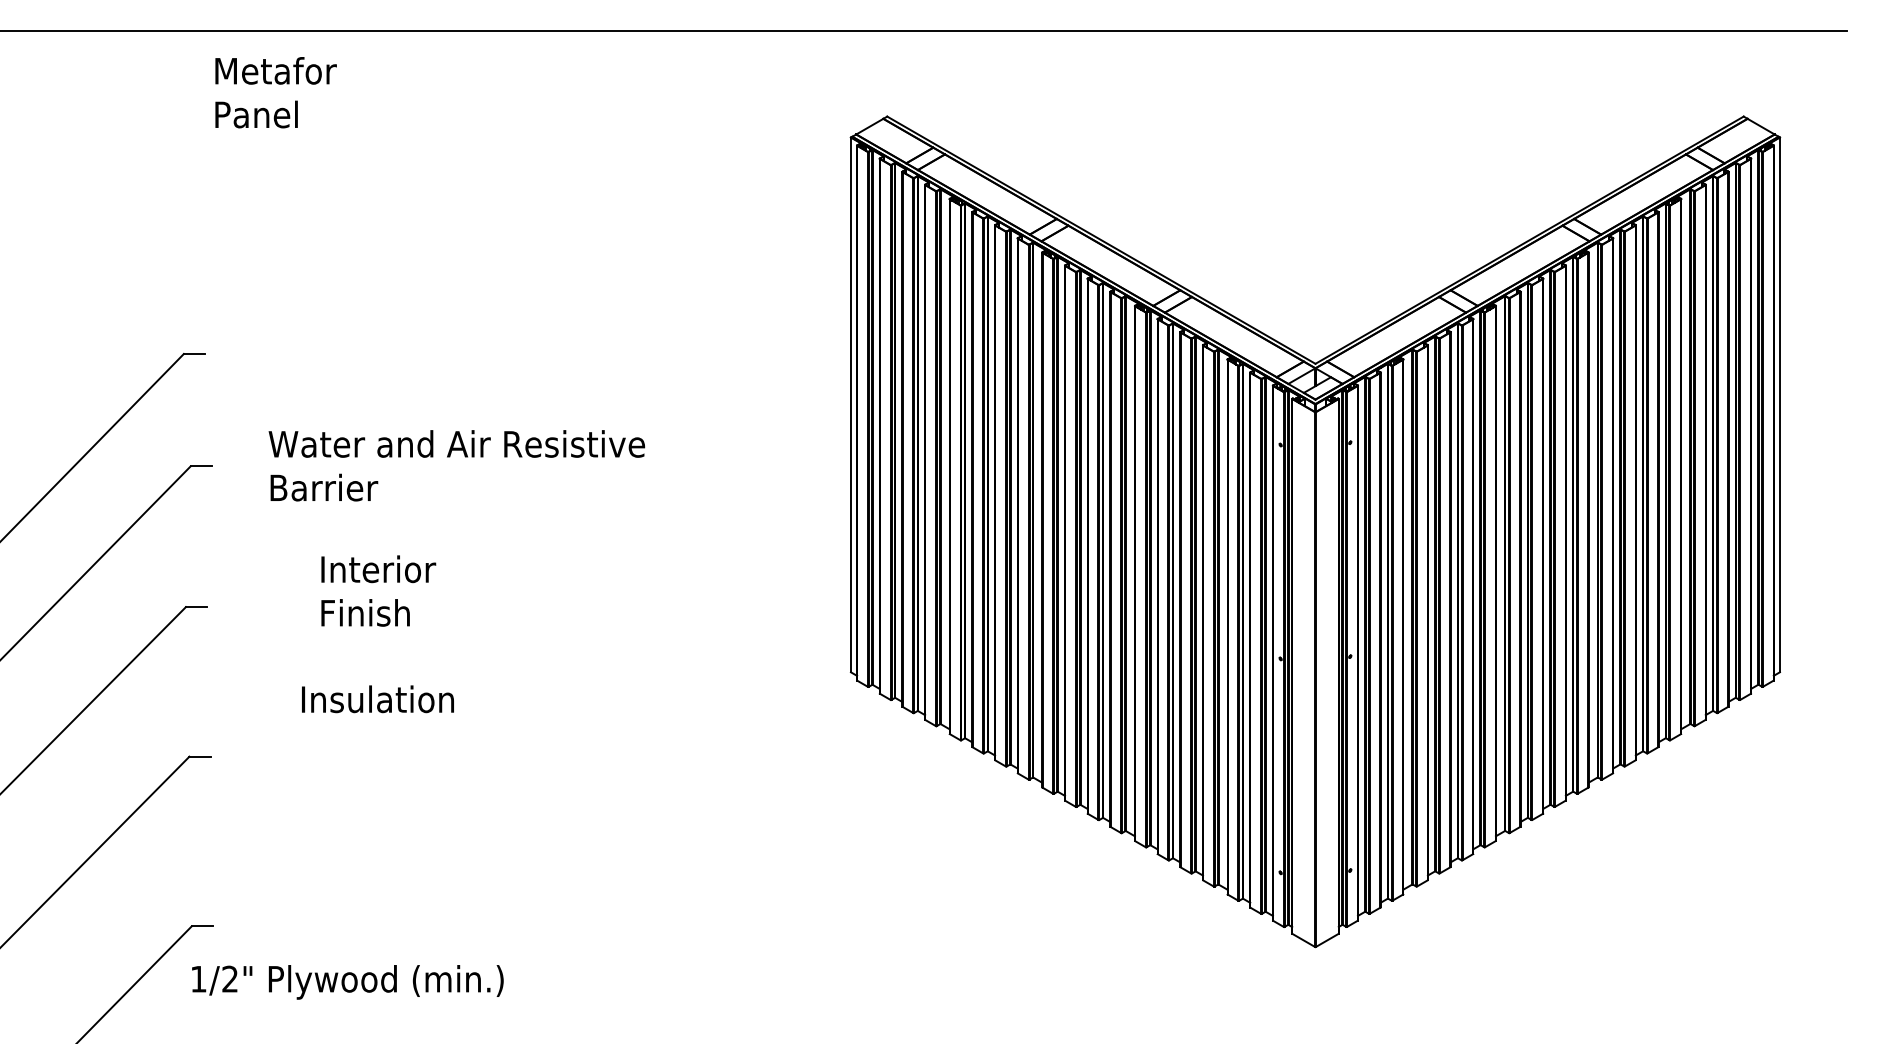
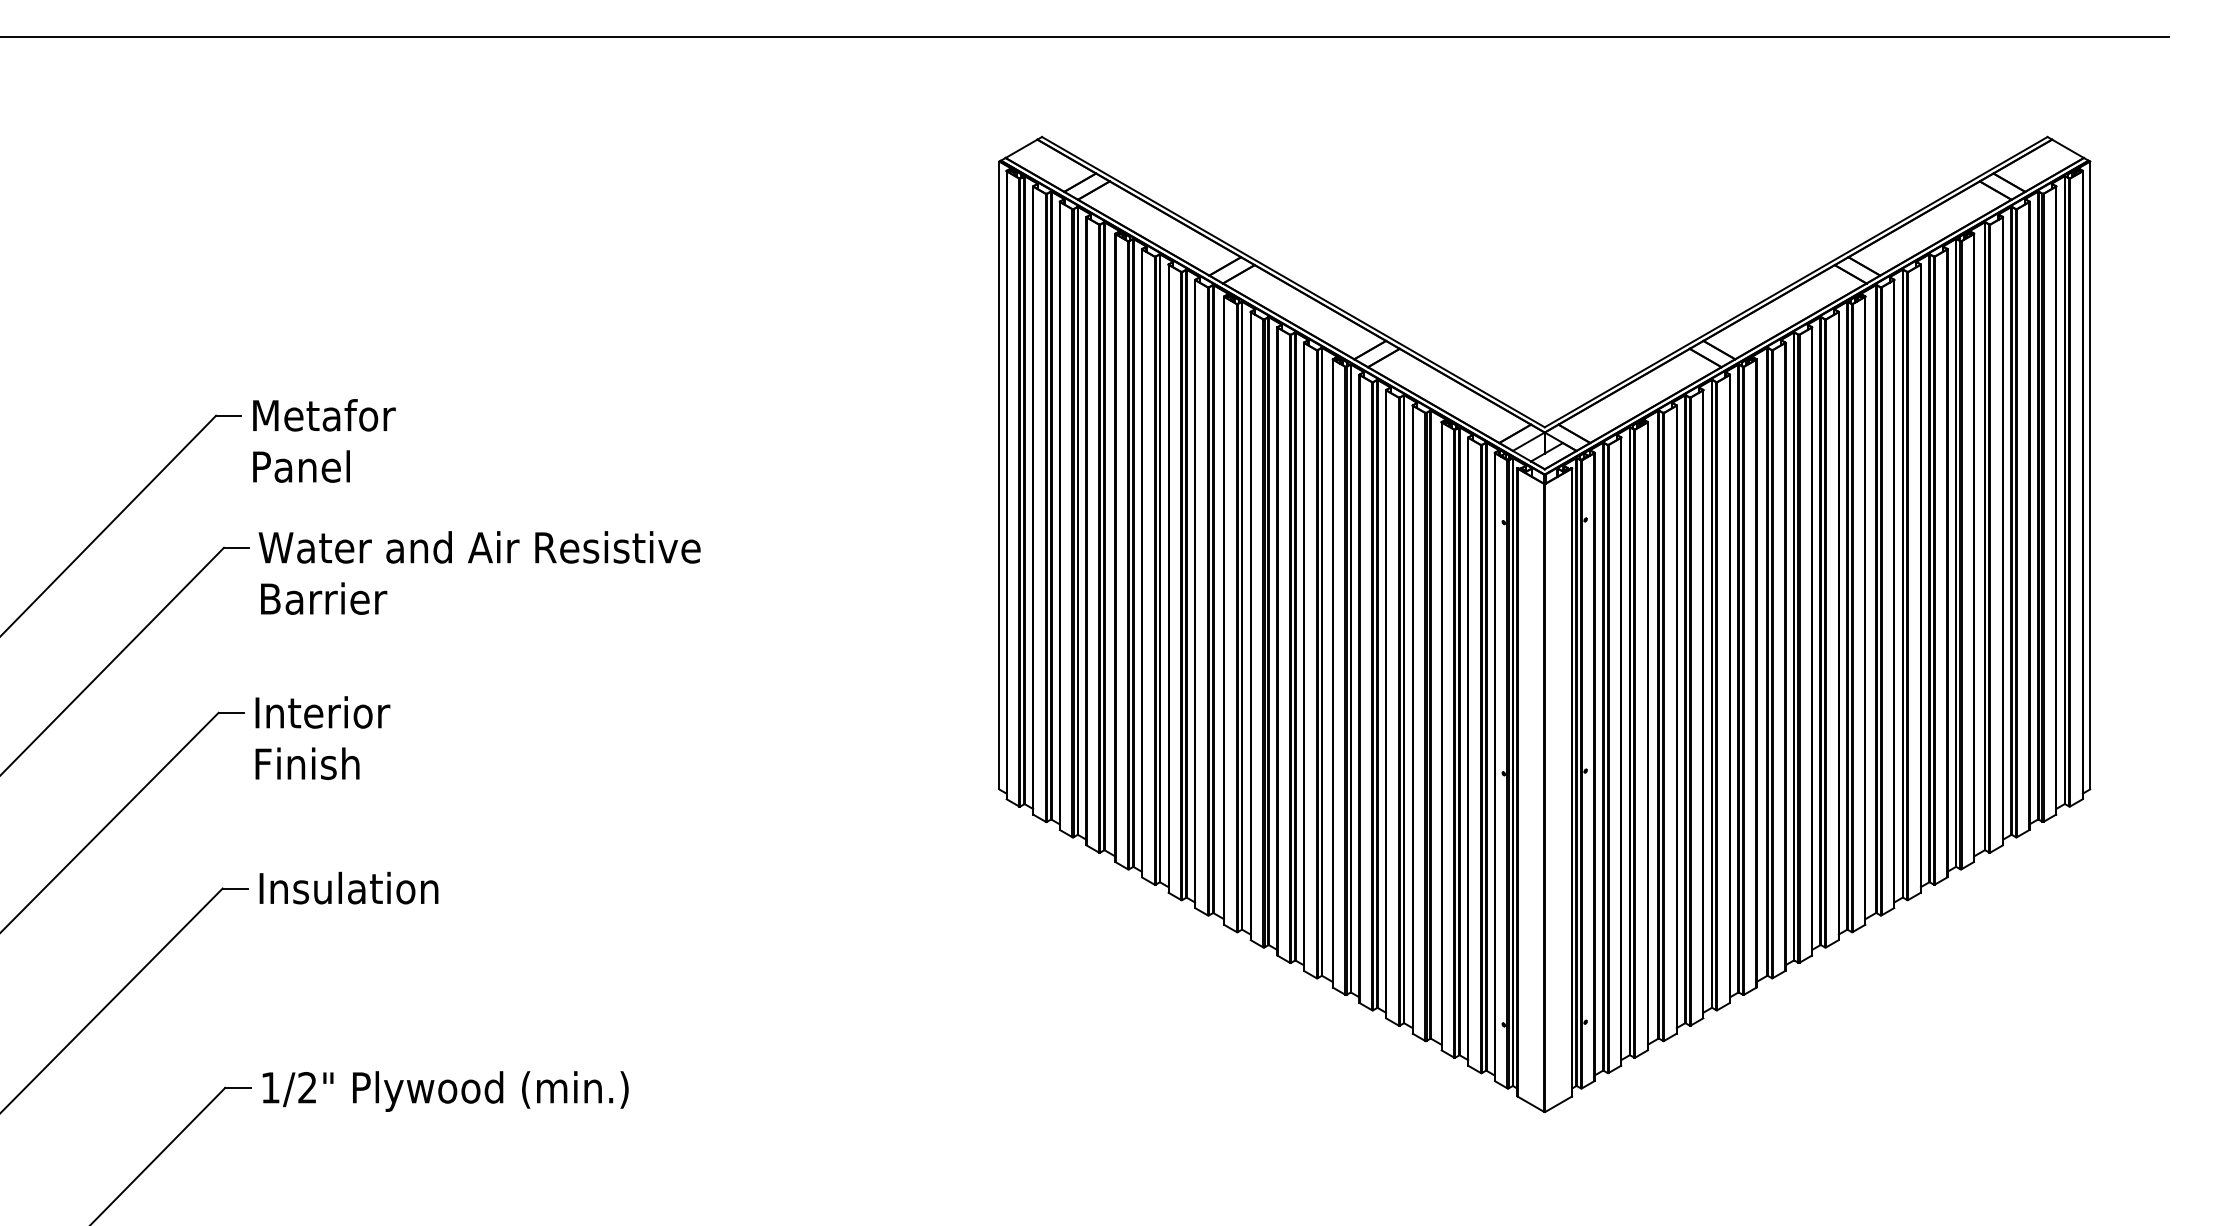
text: (276, 92) -> (324, 440), moved
text: (456, 465) -> (479, 572), moved
text: (378, 590) -> (322, 737), moved
text: (377, 698) -> (348, 887), moved
text: (347, 982) -> (445, 1091), moved

